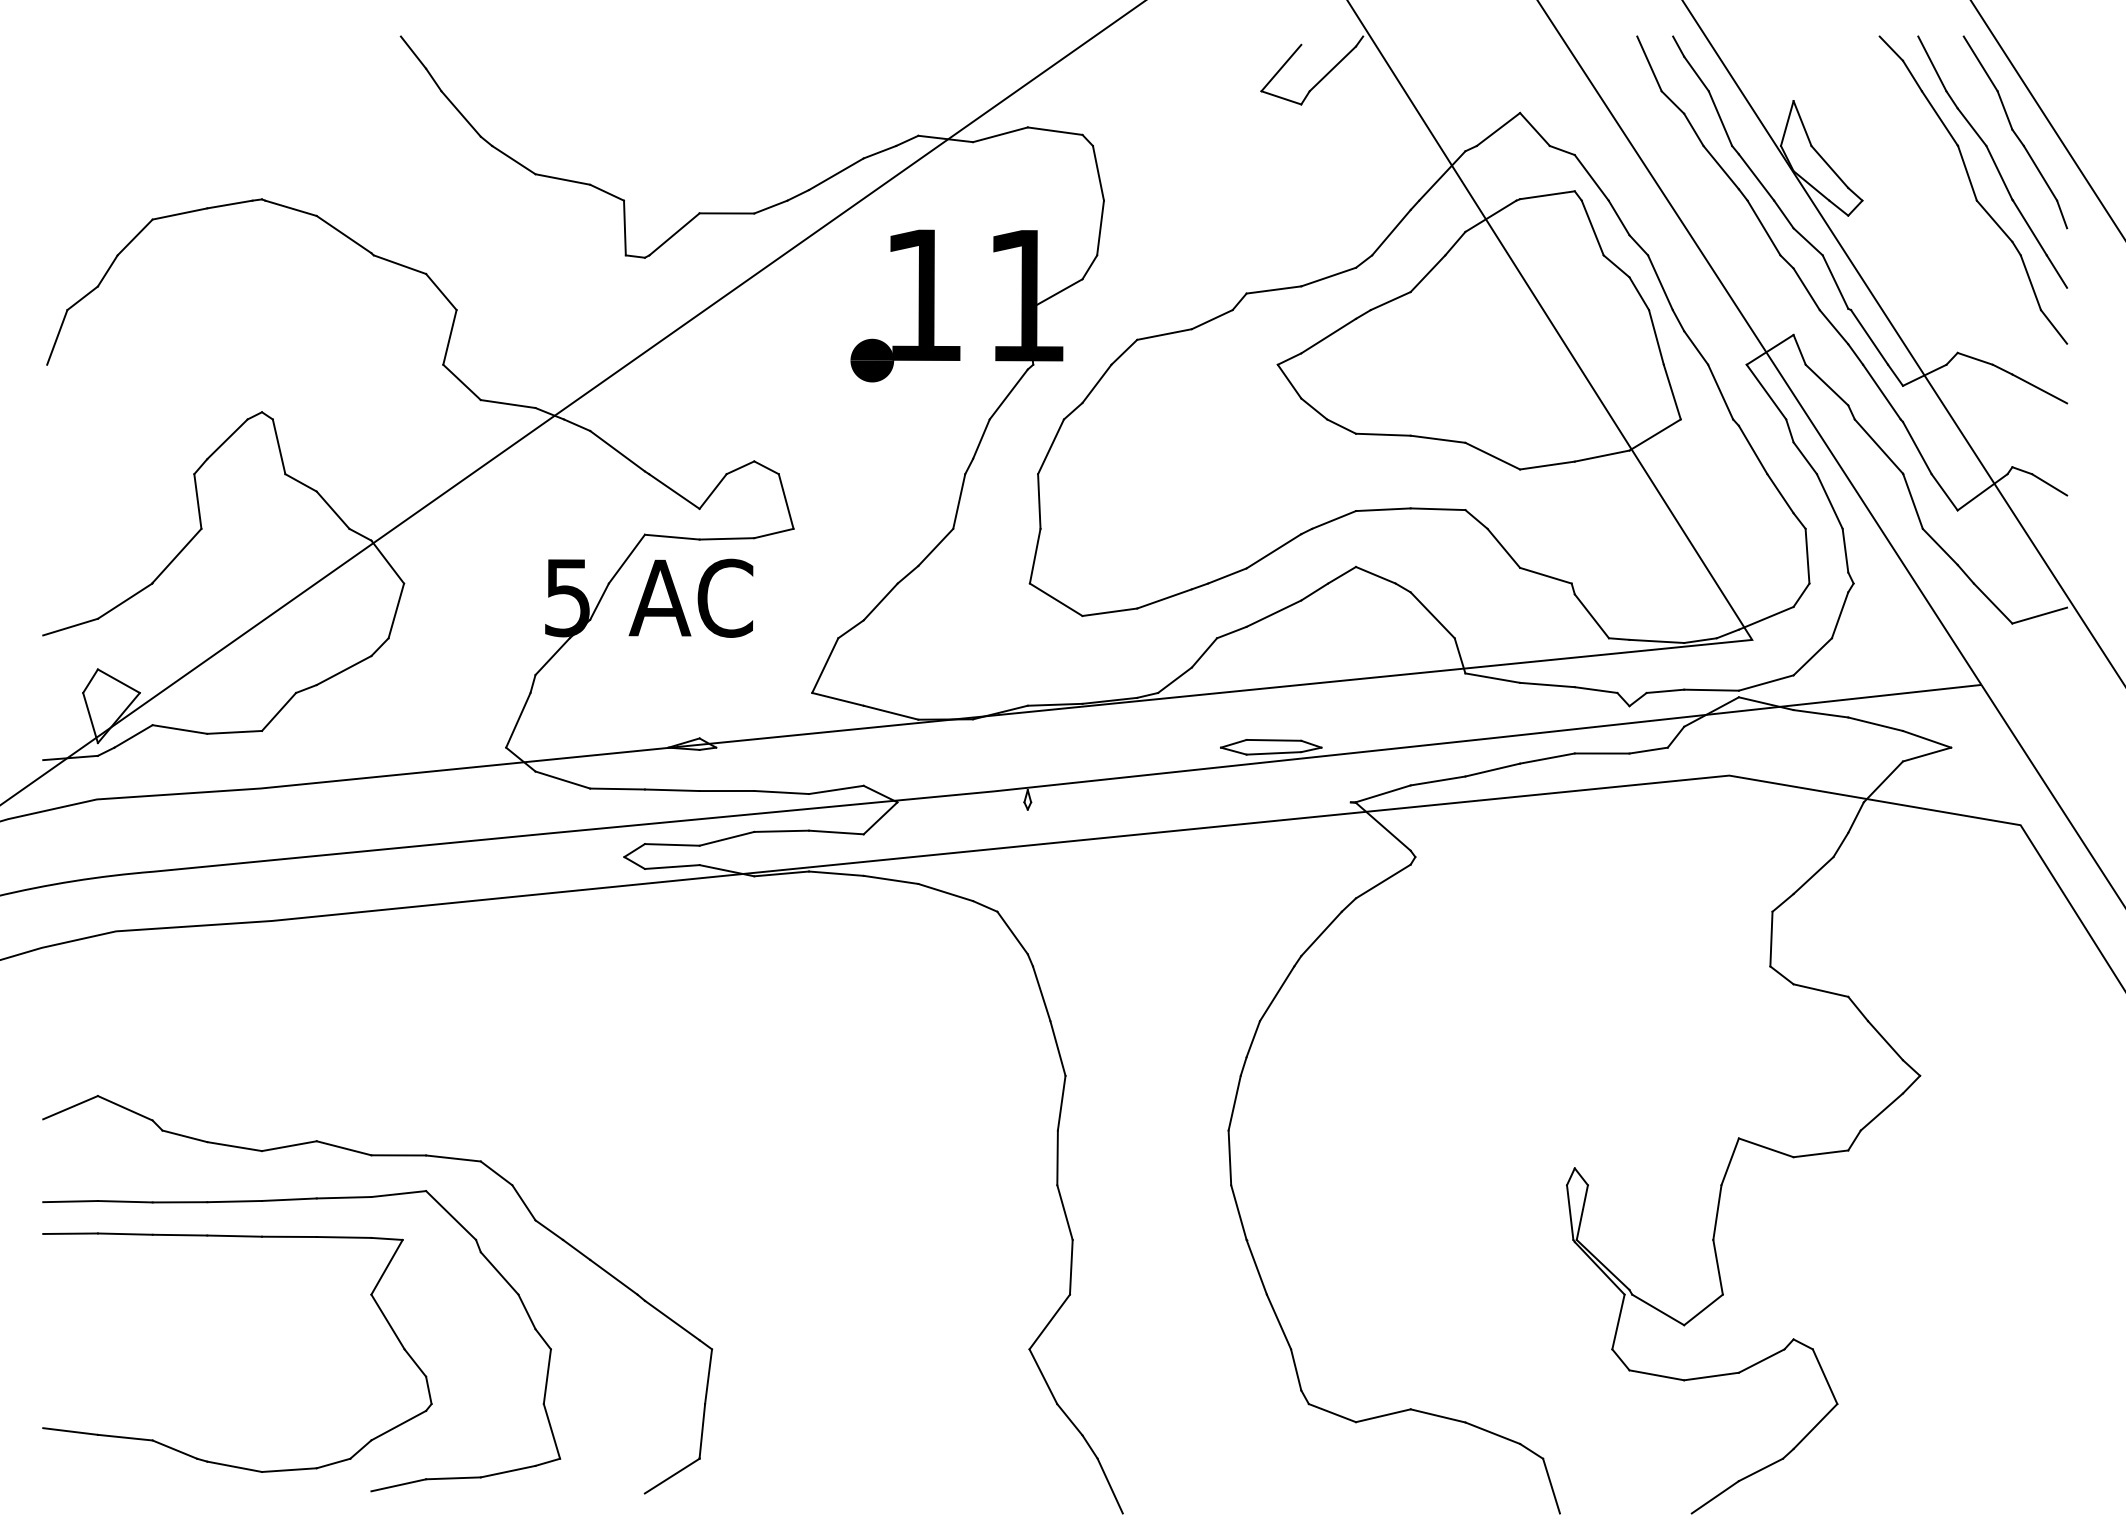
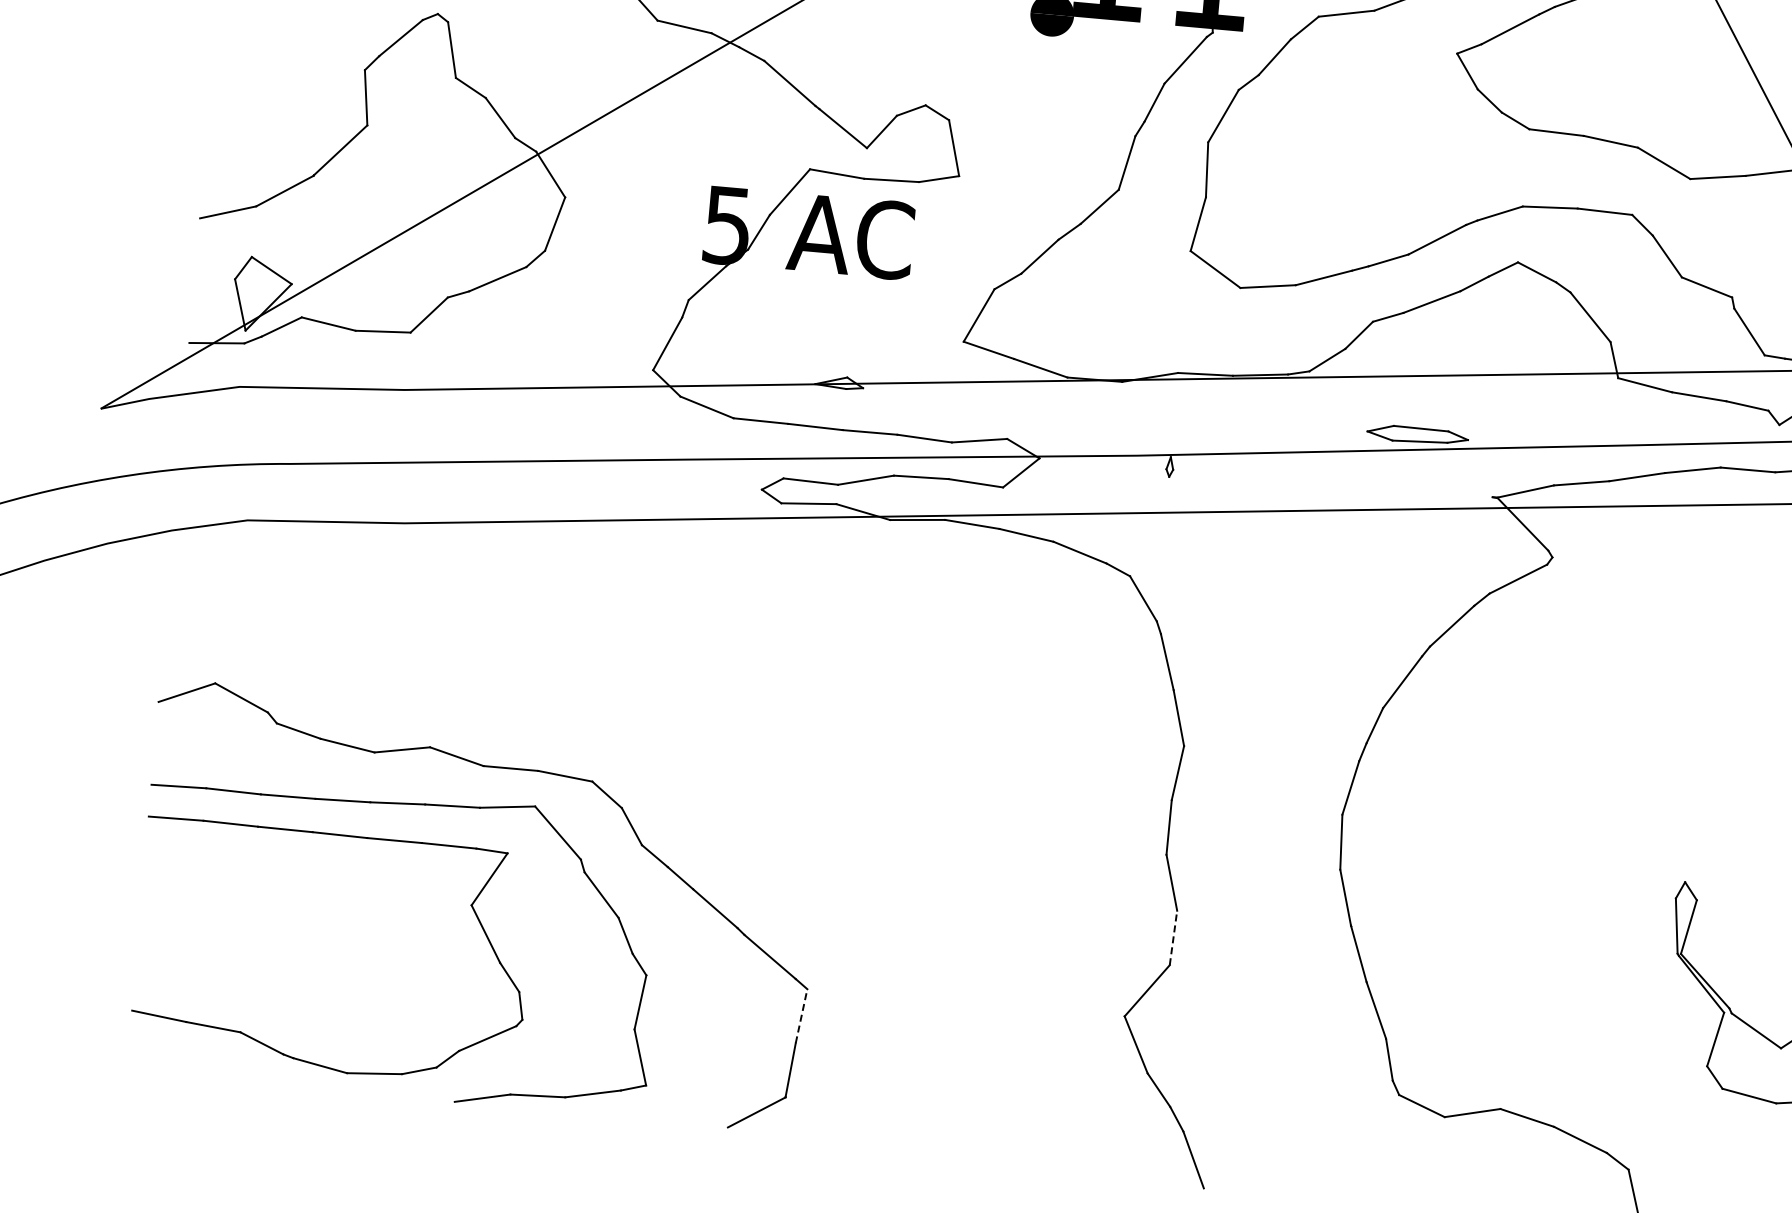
line: (1071, 1266) -> (1173, 937), solid -> dashed
line: (708, 1376) -> (801, 1016), solid -> dashed

